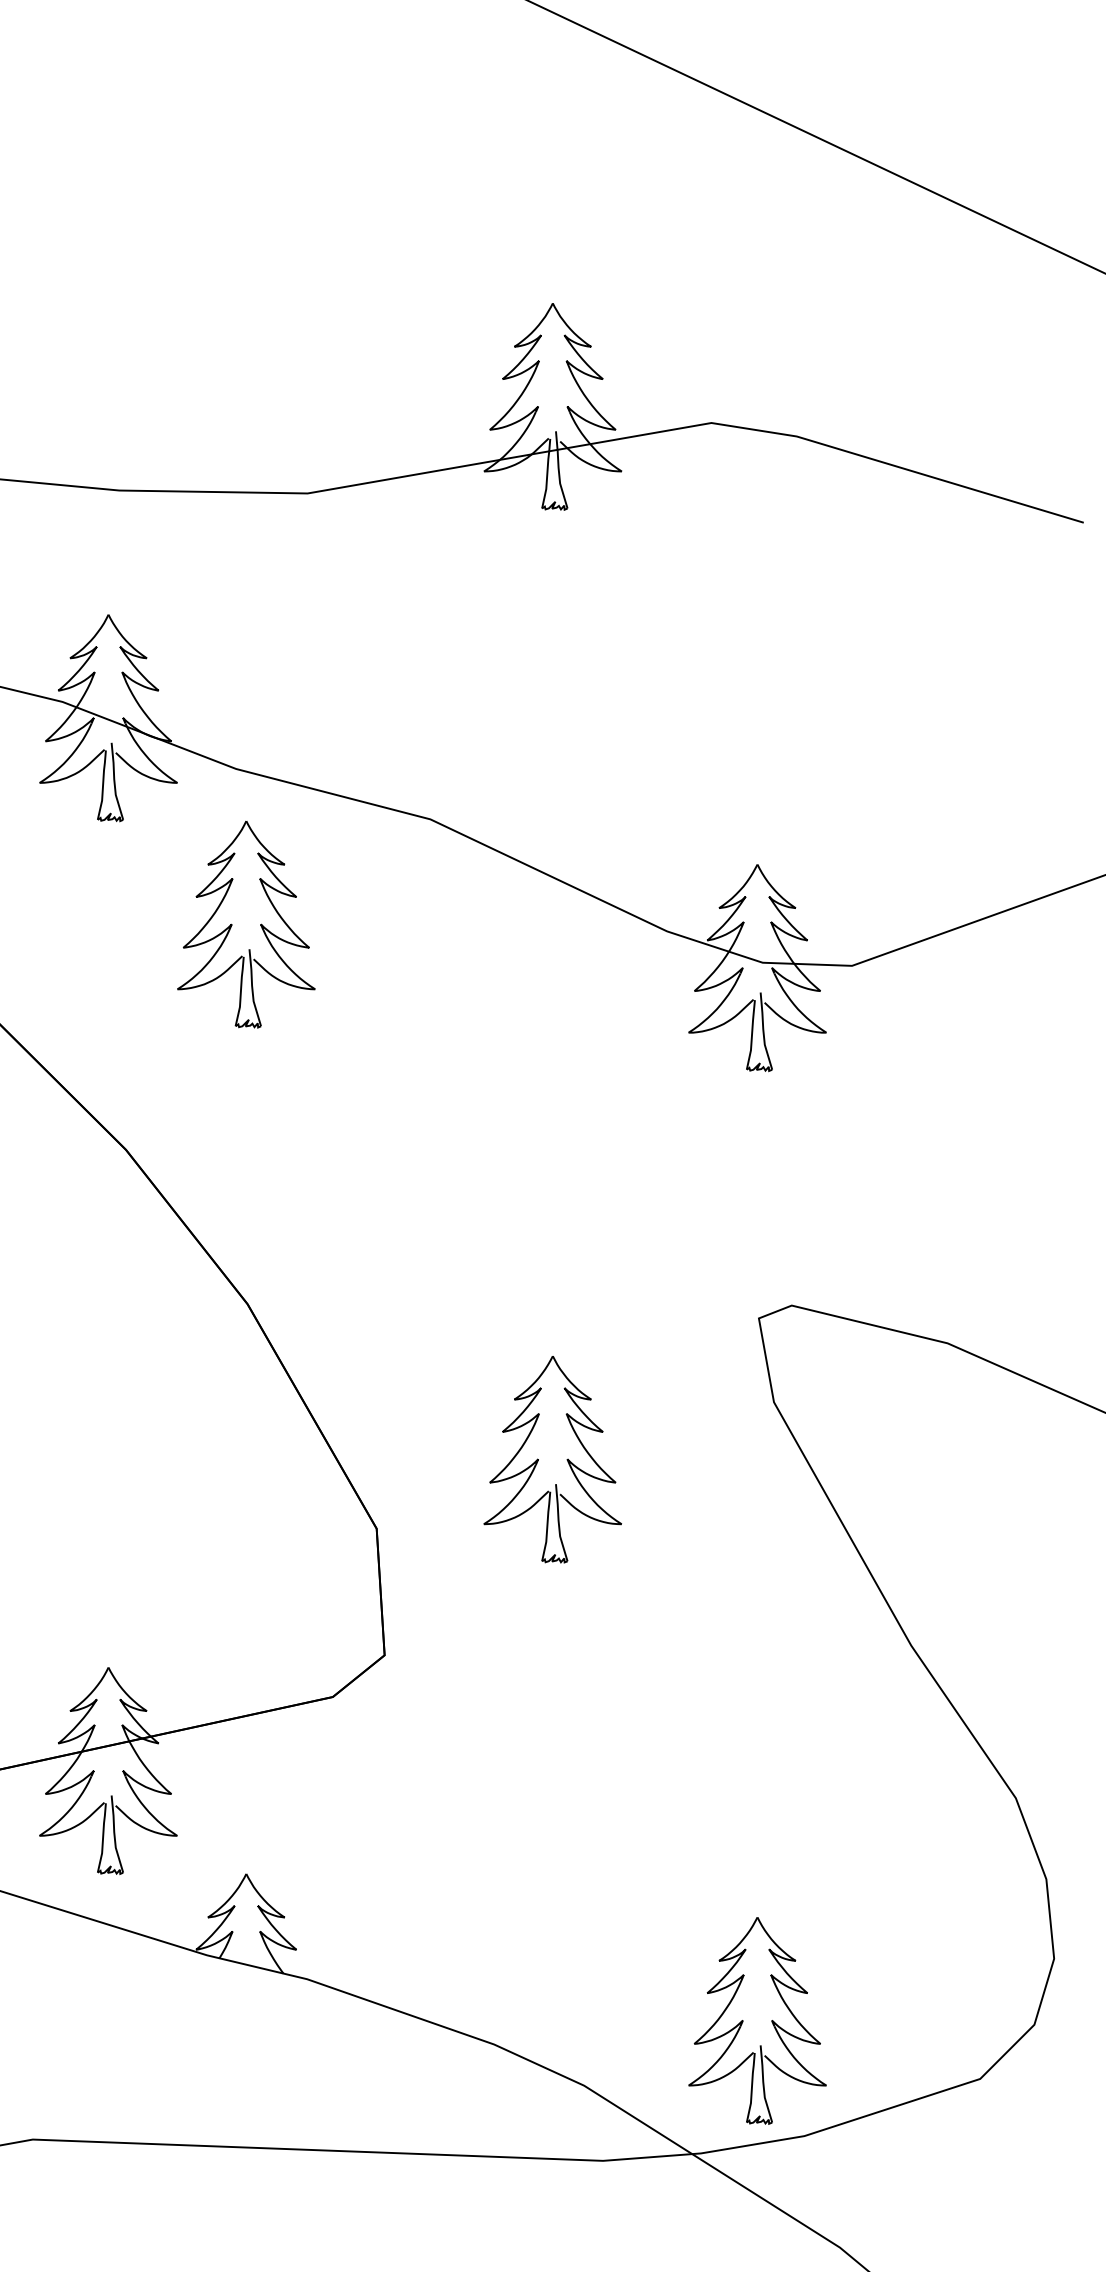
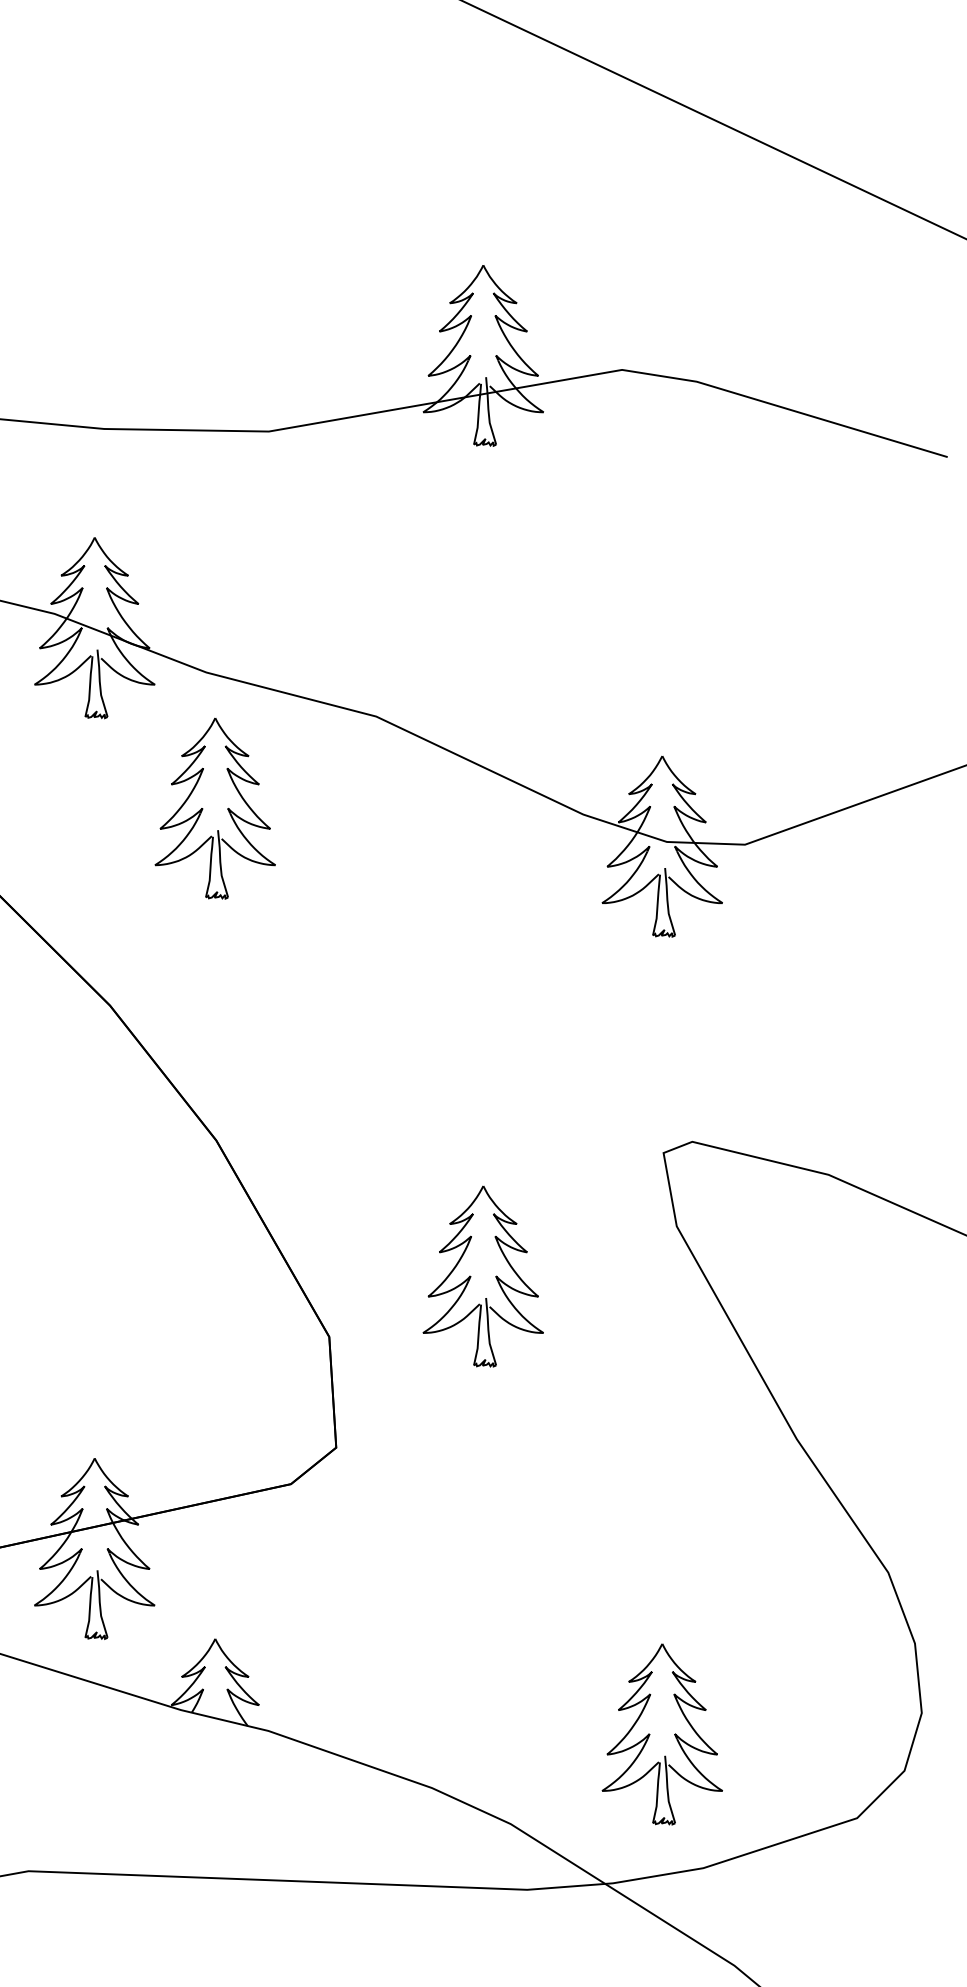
part: (743, 2020) -> (650, 1734), moved

